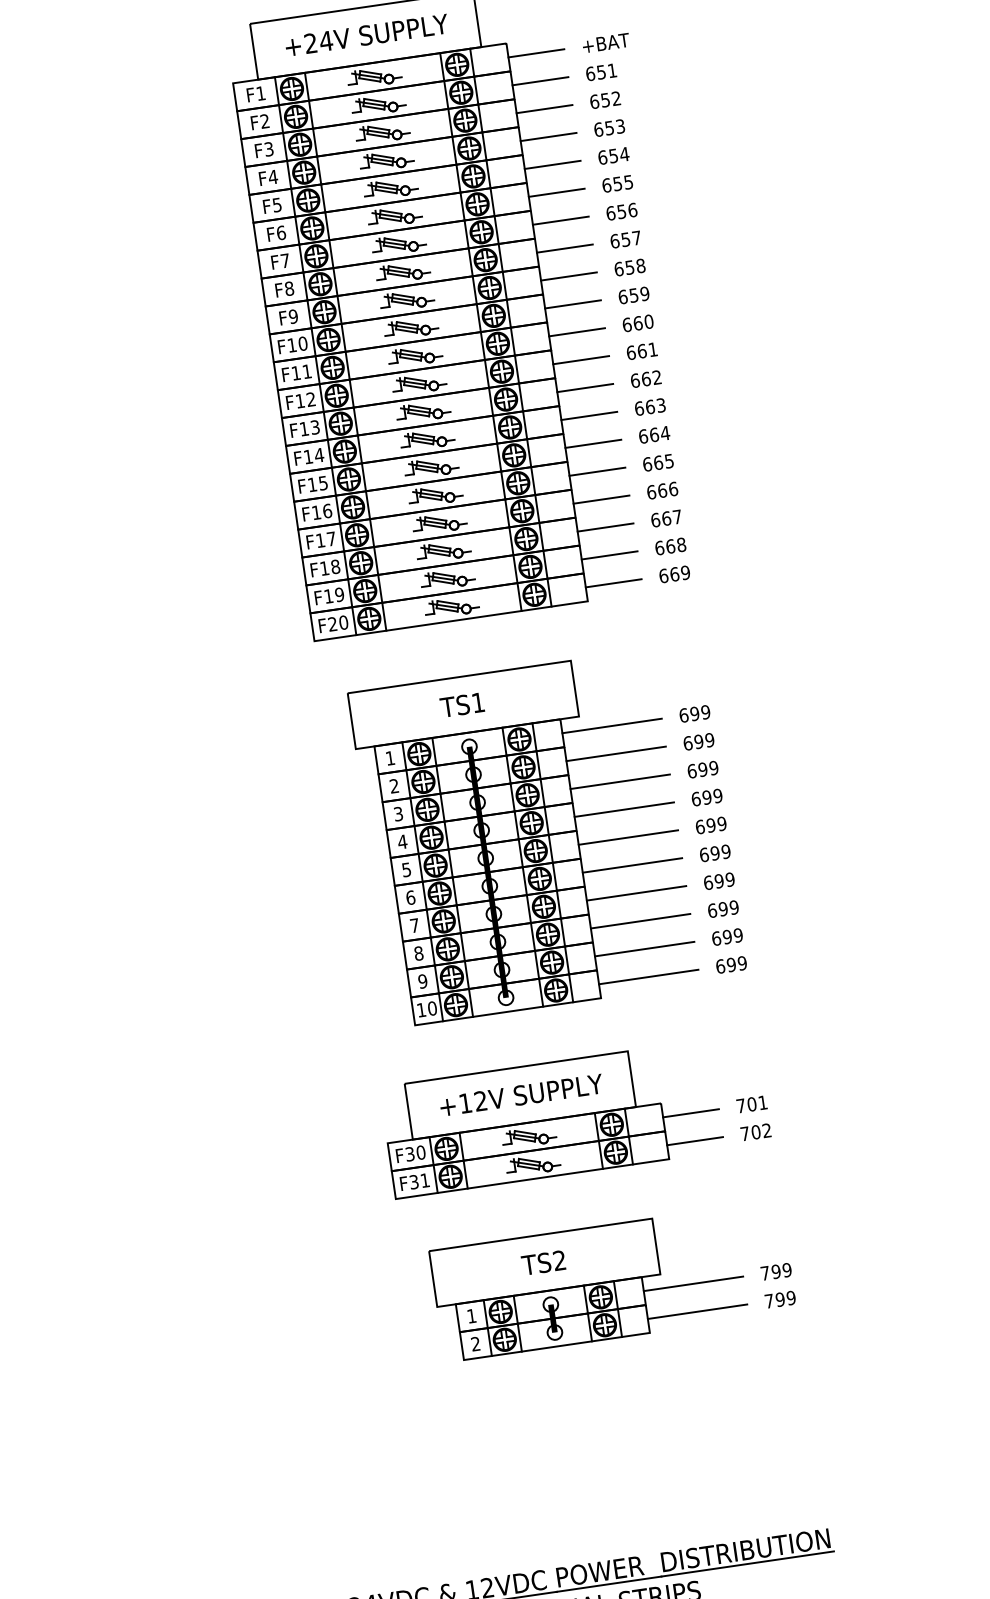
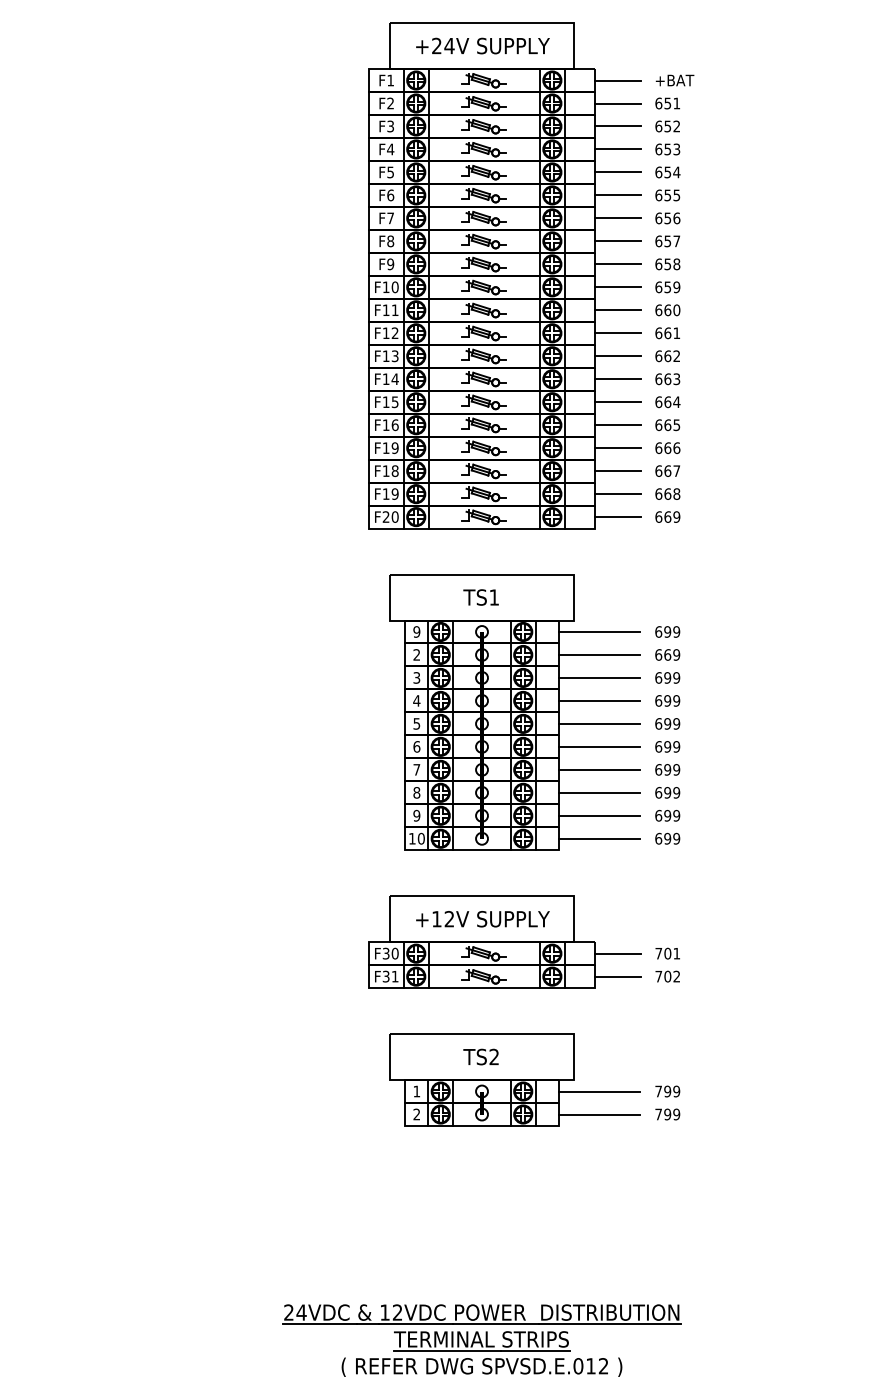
text: (330, 539) -> (394, 448), F17 -> F19
text: (698, 741) -> (667, 654), 699 -> 669
text: (389, 757) -> (416, 631), 1 -> 9

